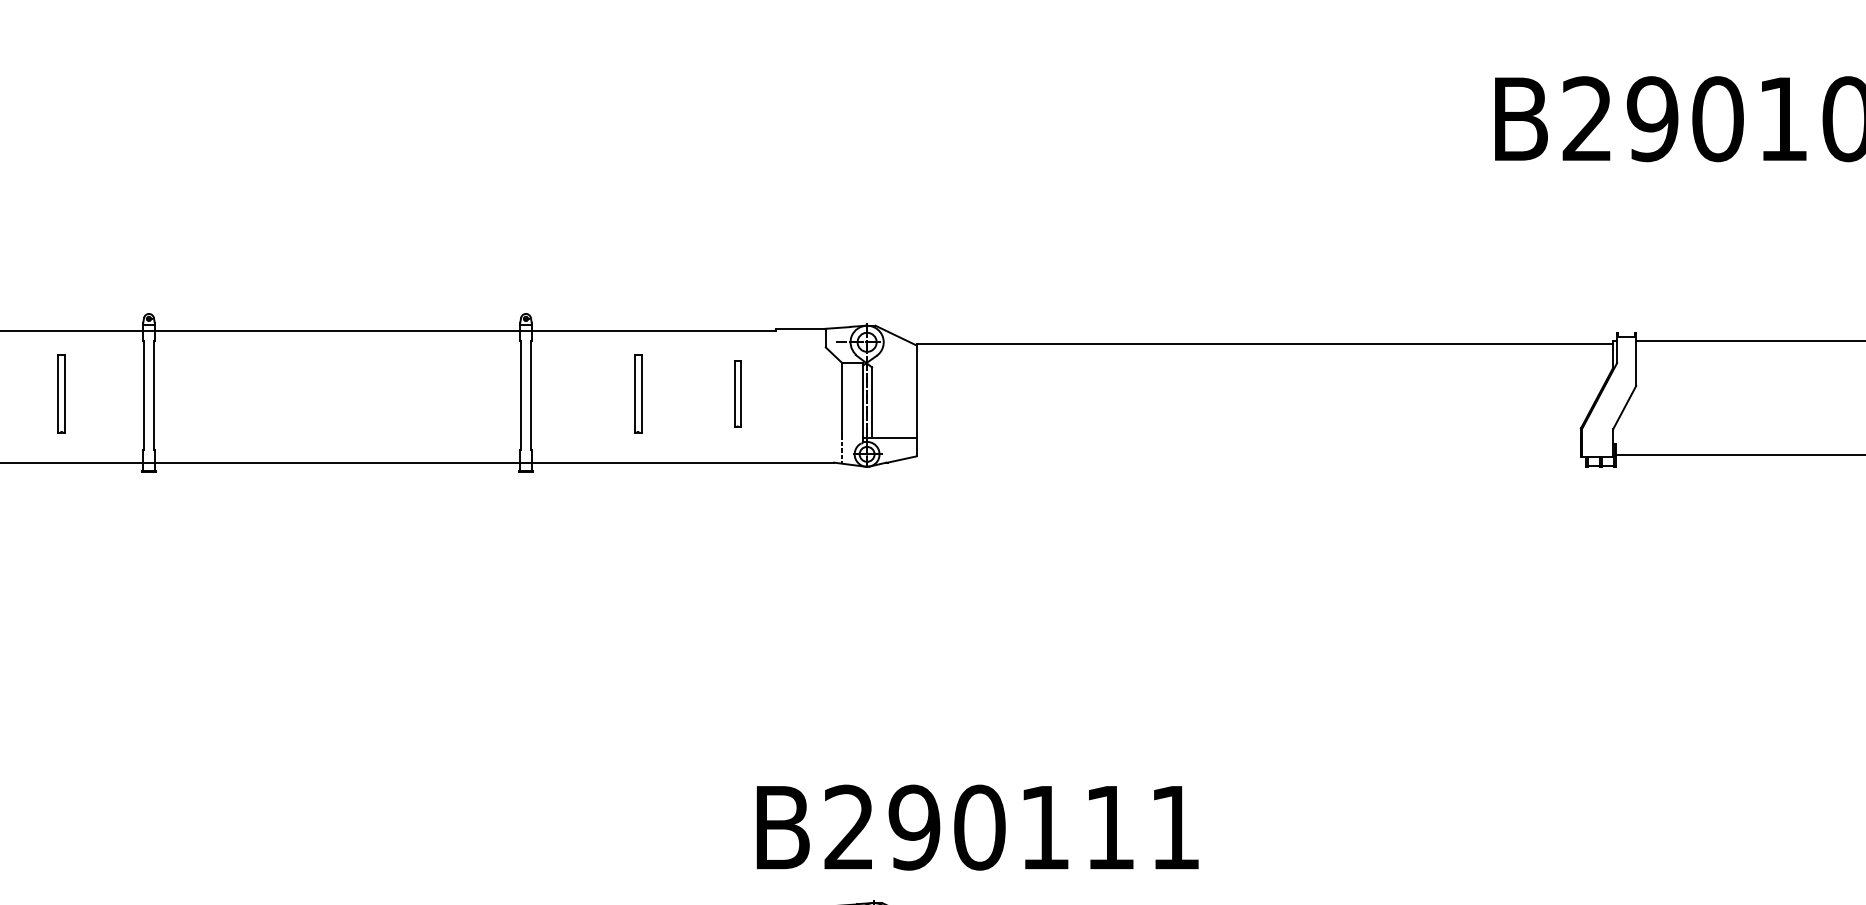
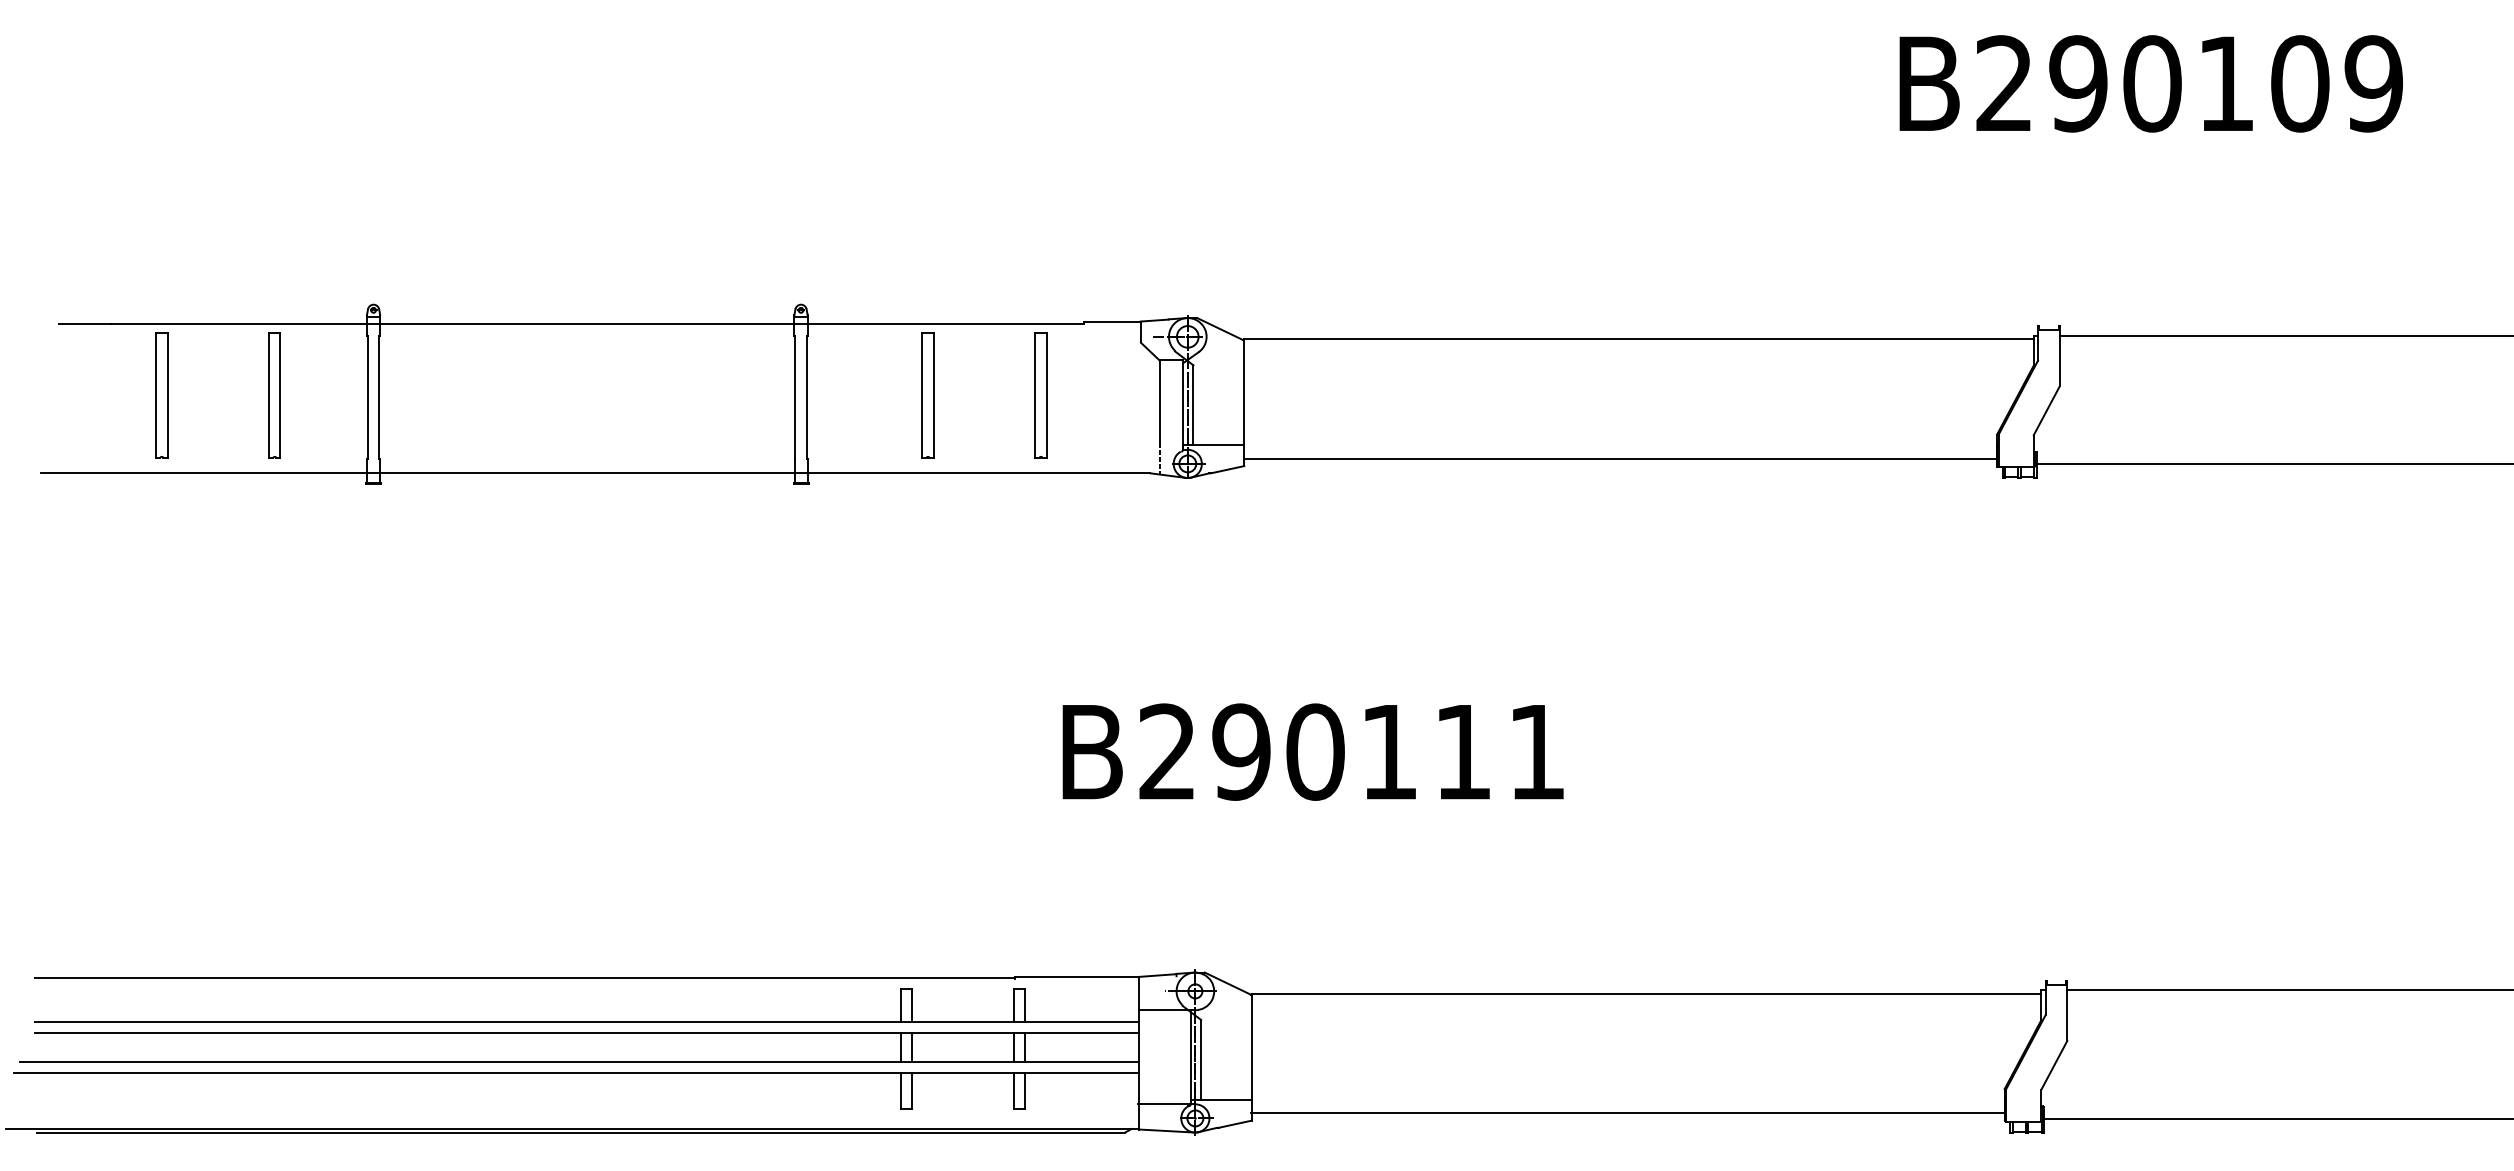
part: (61, 394) -> (274, 395), size x1.43
part: (637, 394) -> (927, 395), size x1.43
part: (737, 394) -> (1040, 395), size x1.67
line: (1248, 449) -> (1620, 458), added
text: (977, 827) -> (1312, 751), moved

